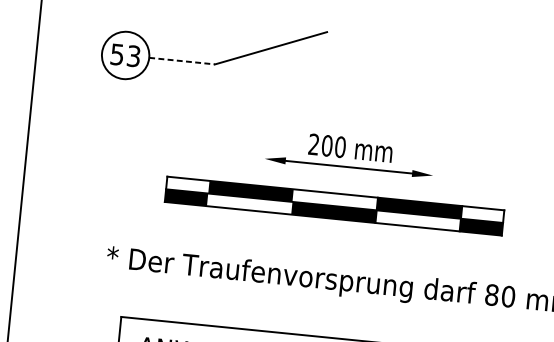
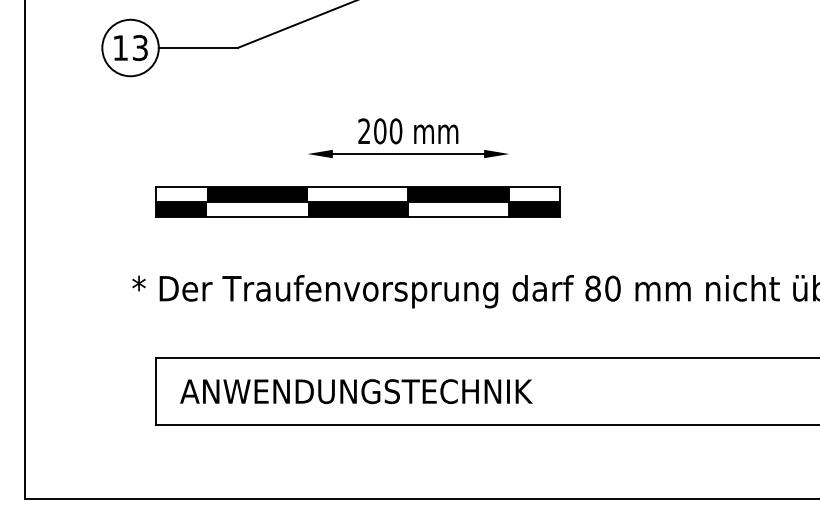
text: (117, 55) -> (120, 48), 53 -> 13
line: (182, 61) -> (198, 48), dashed -> solid
part: (334, 205) -> (357, 201), moved

